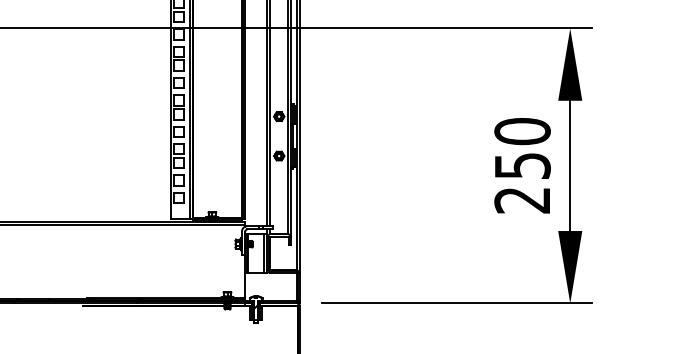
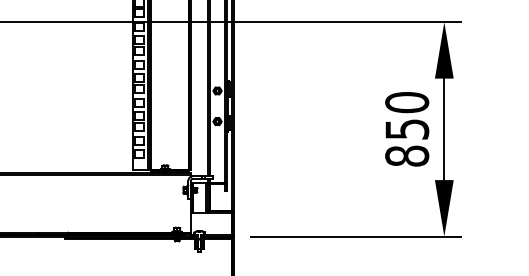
text: (522, 199) -> (407, 155), 250 -> 850

